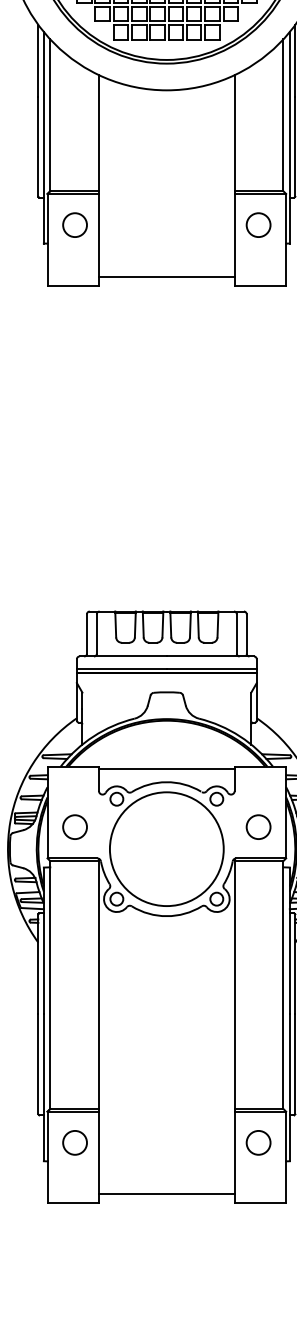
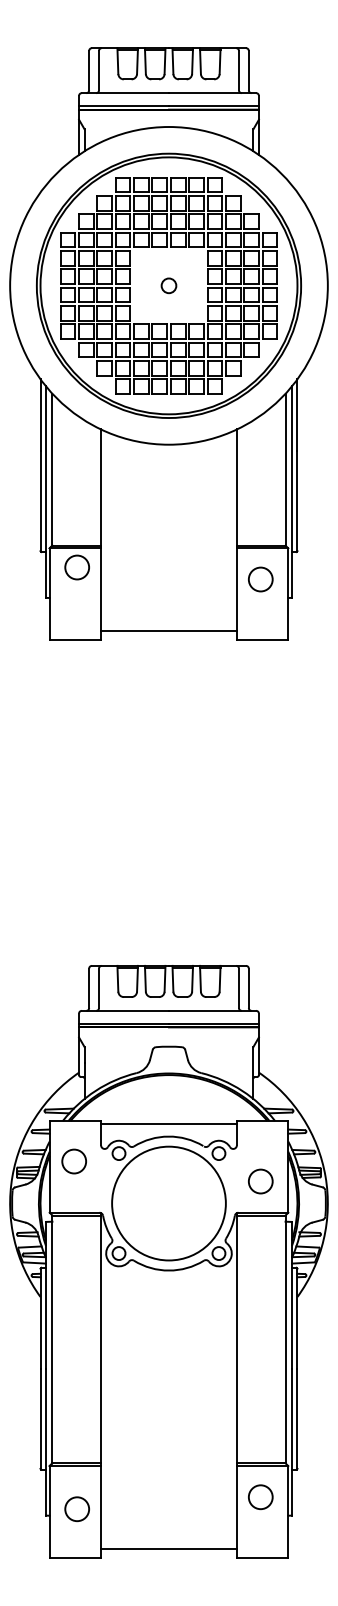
circle: (74, 225) -> (76, 567), moved
circle: (74, 827) -> (73, 1161), moved
circle: (74, 1143) -> (76, 1509), moved

